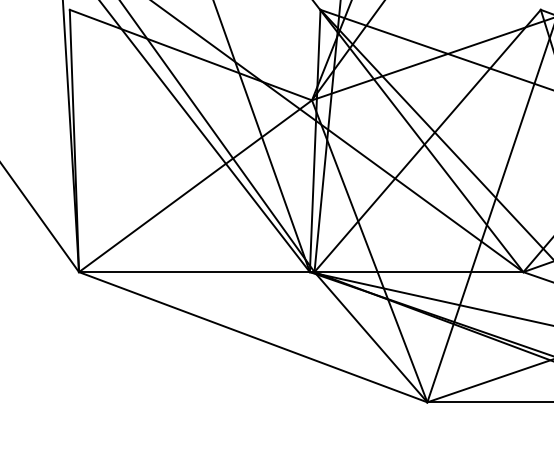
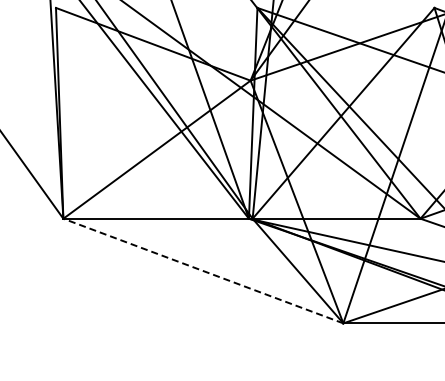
line: (252, 336) -> (202, 270), solid -> dashed

